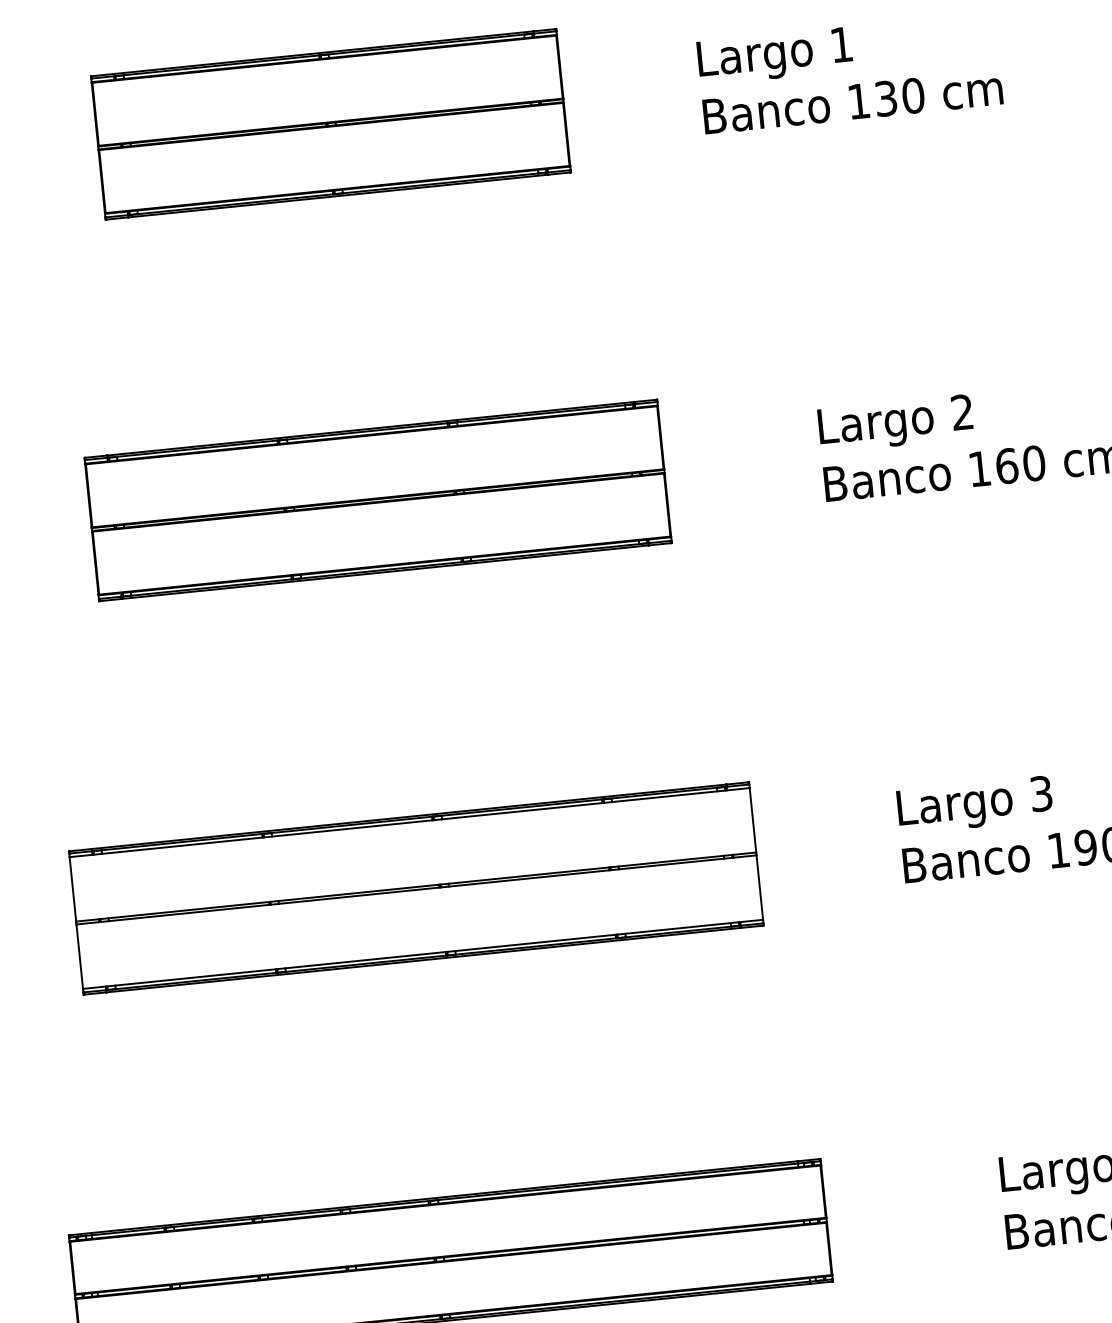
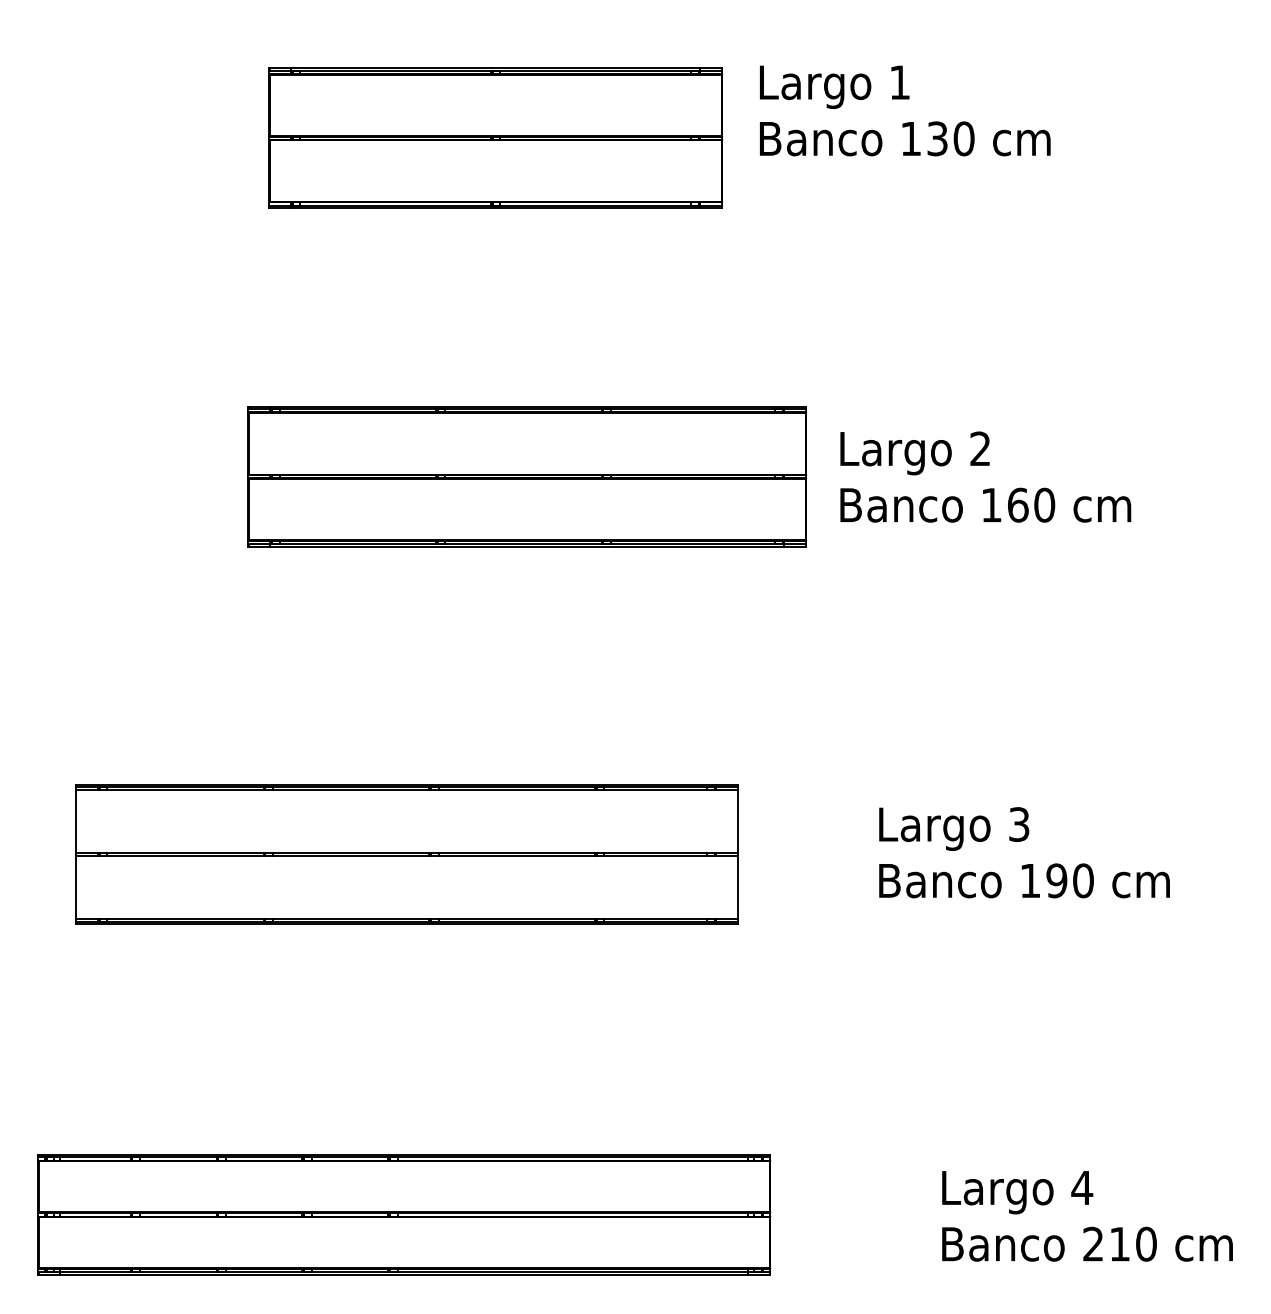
part: (330, 123) -> (495, 137), moved
part: (378, 500) -> (527, 476), moved

